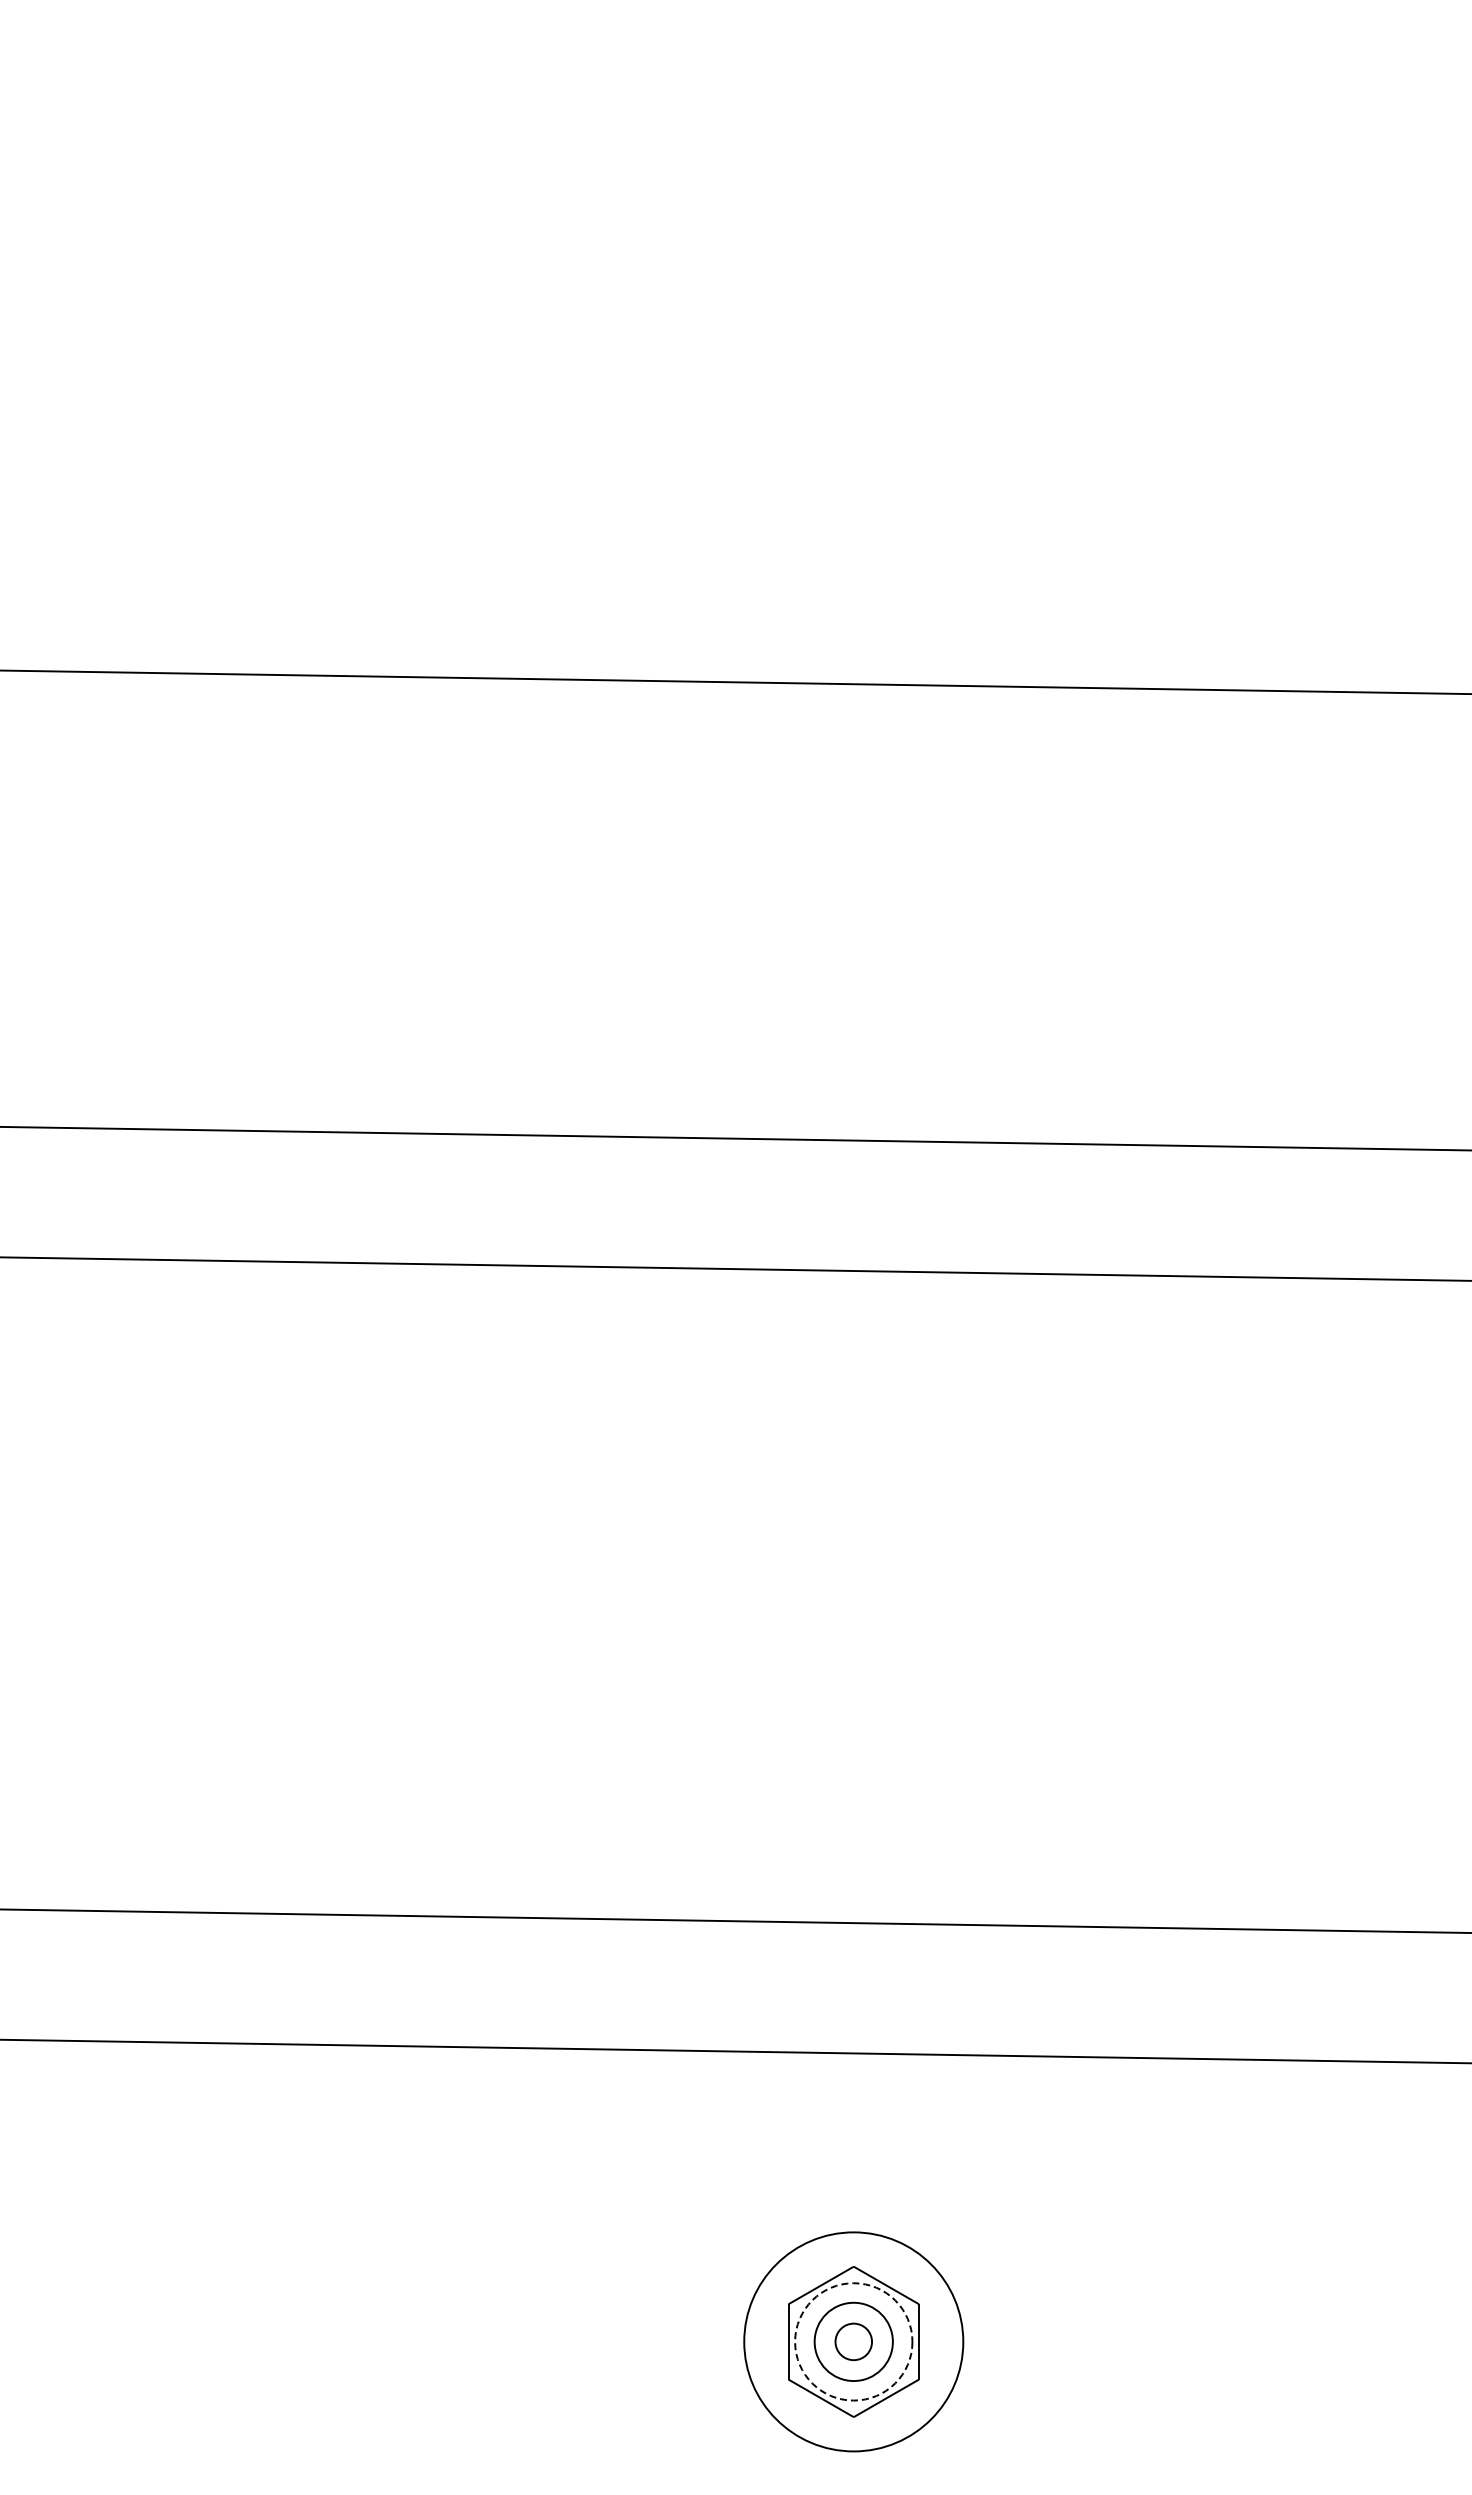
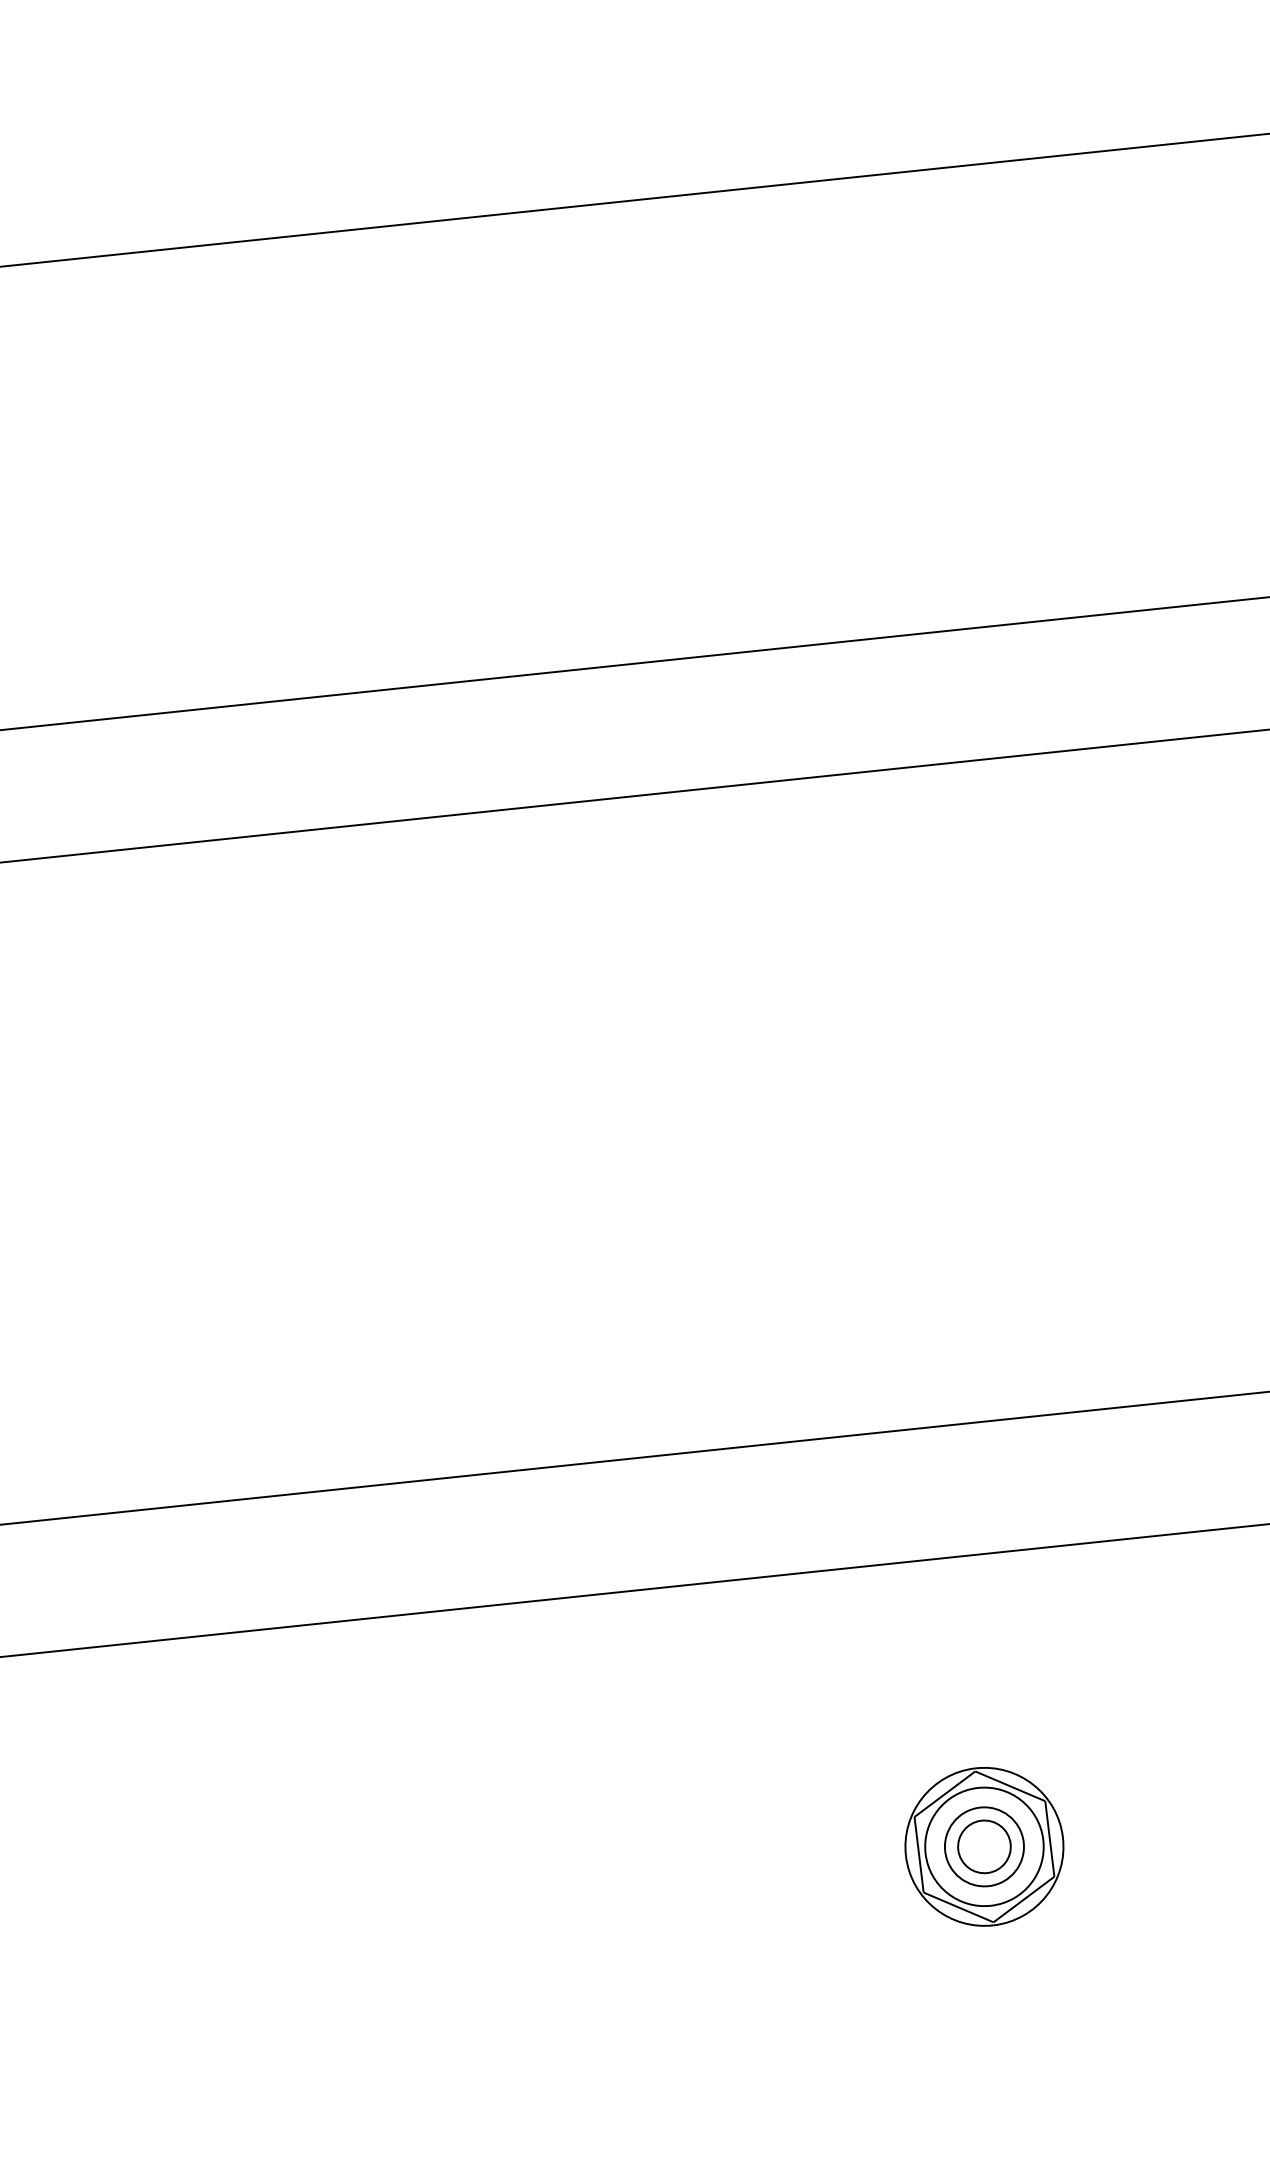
circle: (853, 2341) -> (984, 1846), dashed -> solid
circle: (853, 2341) -> (984, 1846), size x0.71
circle: (853, 2341) -> (984, 1846), size x1.43

